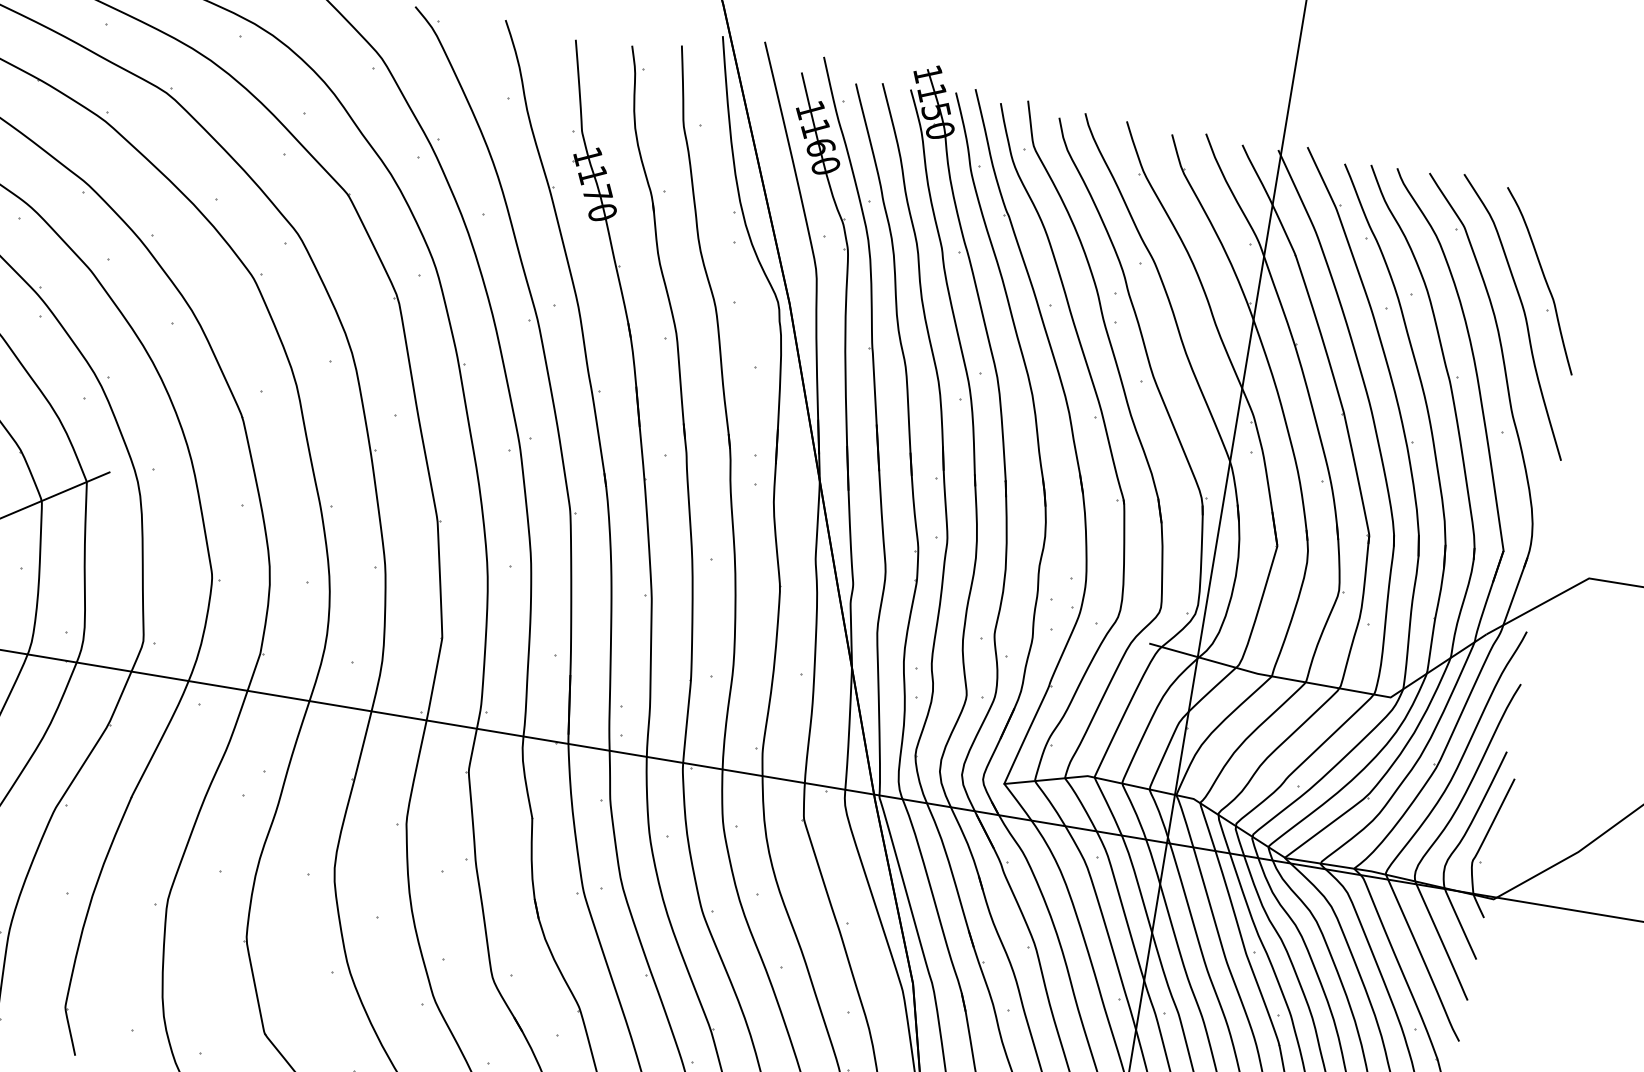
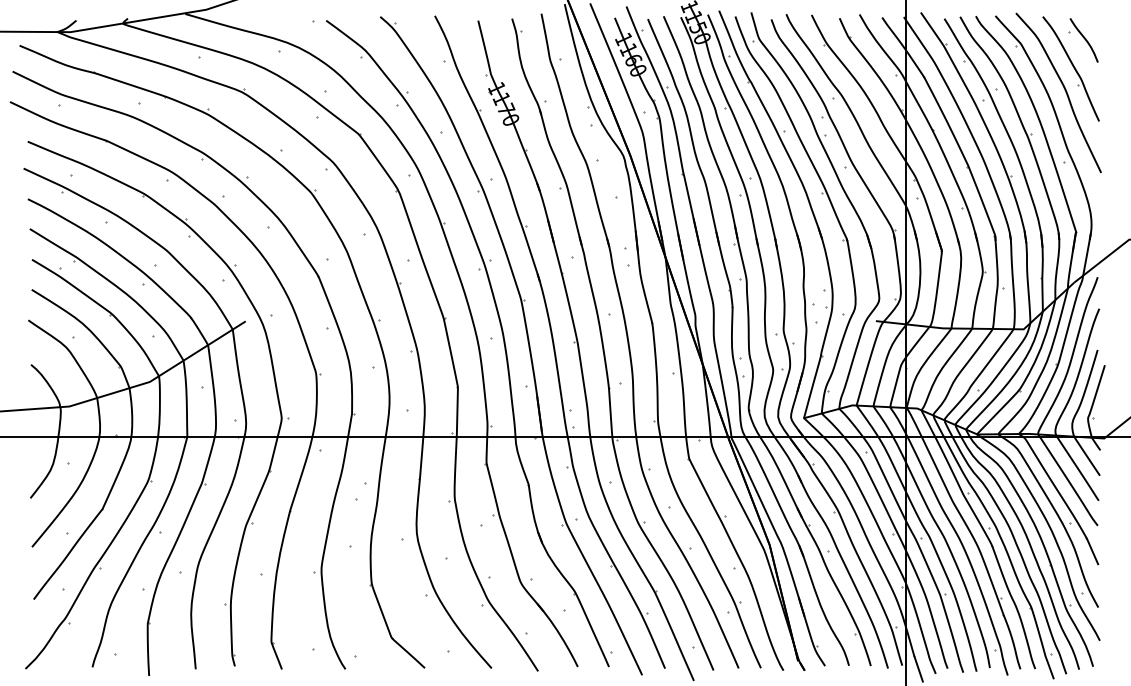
part: (1568, 237) -> (1083, 40), added

